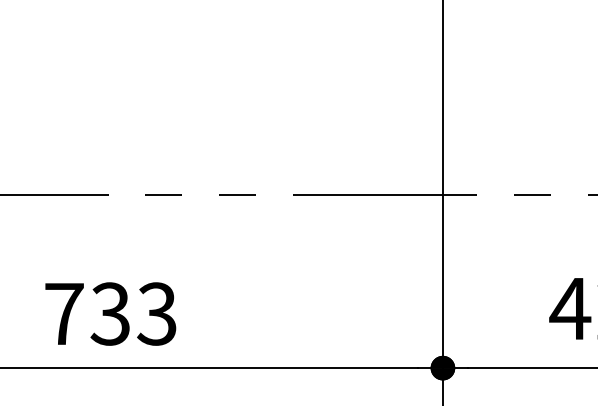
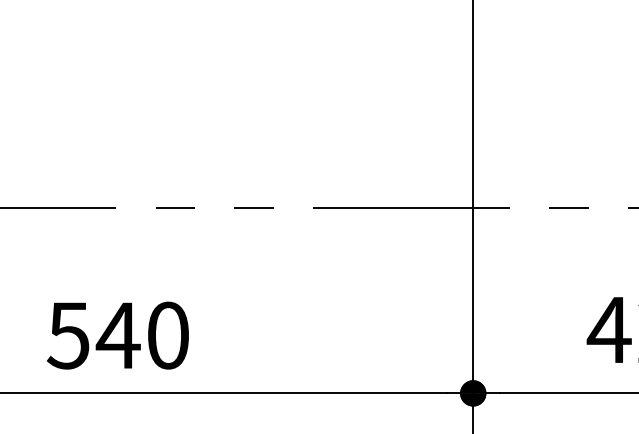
text: (109, 313) -> (117, 335), 733 -> 540

